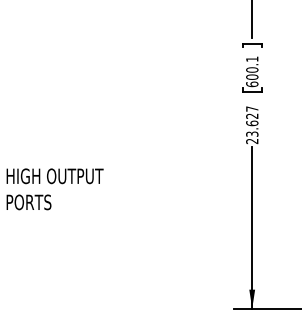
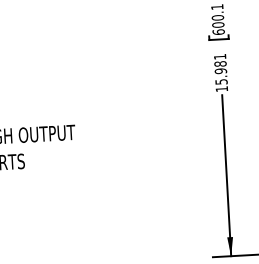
text: (252, 125) -> (221, 73), 23.627 -> 15.981

